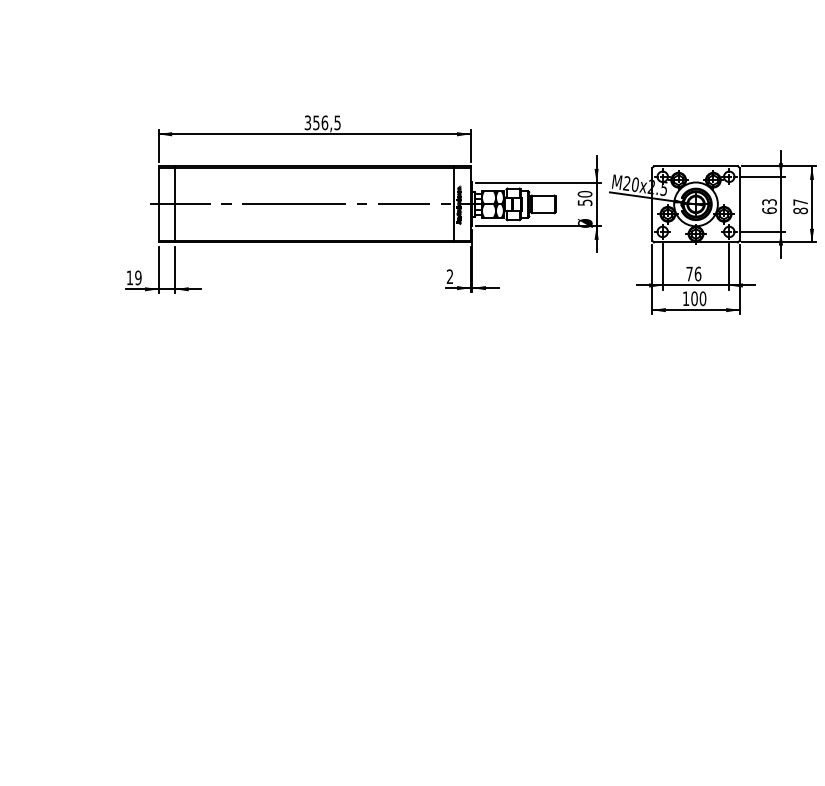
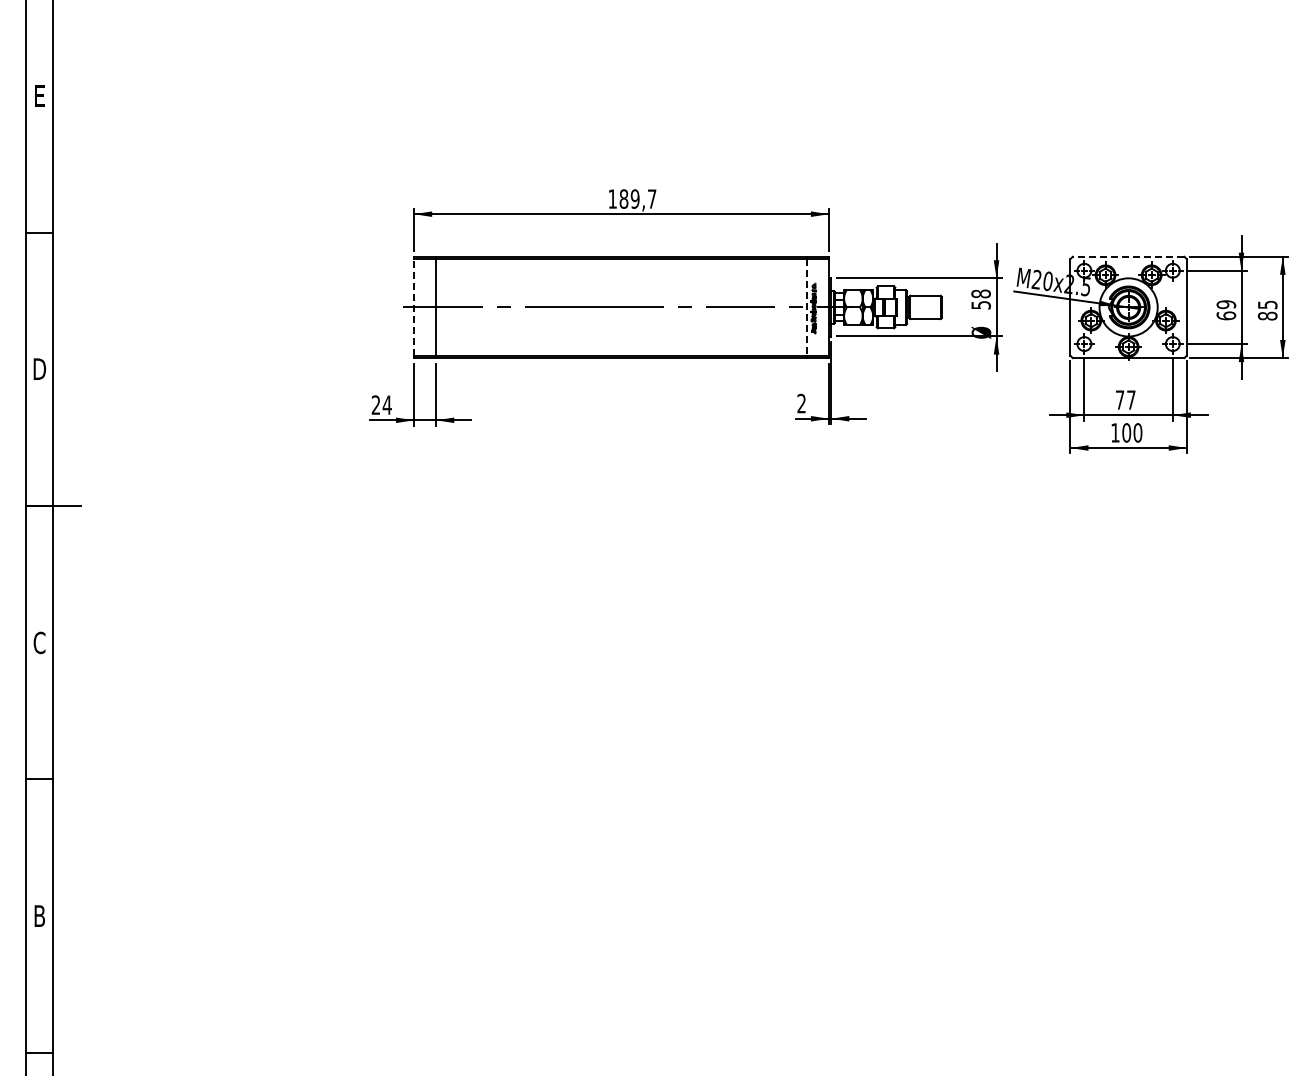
text: (322, 122) -> (632, 198), 356,5 -> 189,7
line: (695, 166) -> (1128, 256), solid -> dashed
text: (584, 193) -> (980, 293), 50 -> 58
text: (769, 202) -> (1226, 304), 63 -> 69
text: (800, 202) -> (1267, 304), 87 -> 85
line: (158, 203) -> (414, 306), solid -> dashed
line: (453, 204) -> (806, 307), solid -> dashed
text: (698, 273) -> (1131, 399), 76 -> 77
text: (134, 278) -> (381, 405), 19 -> 24

